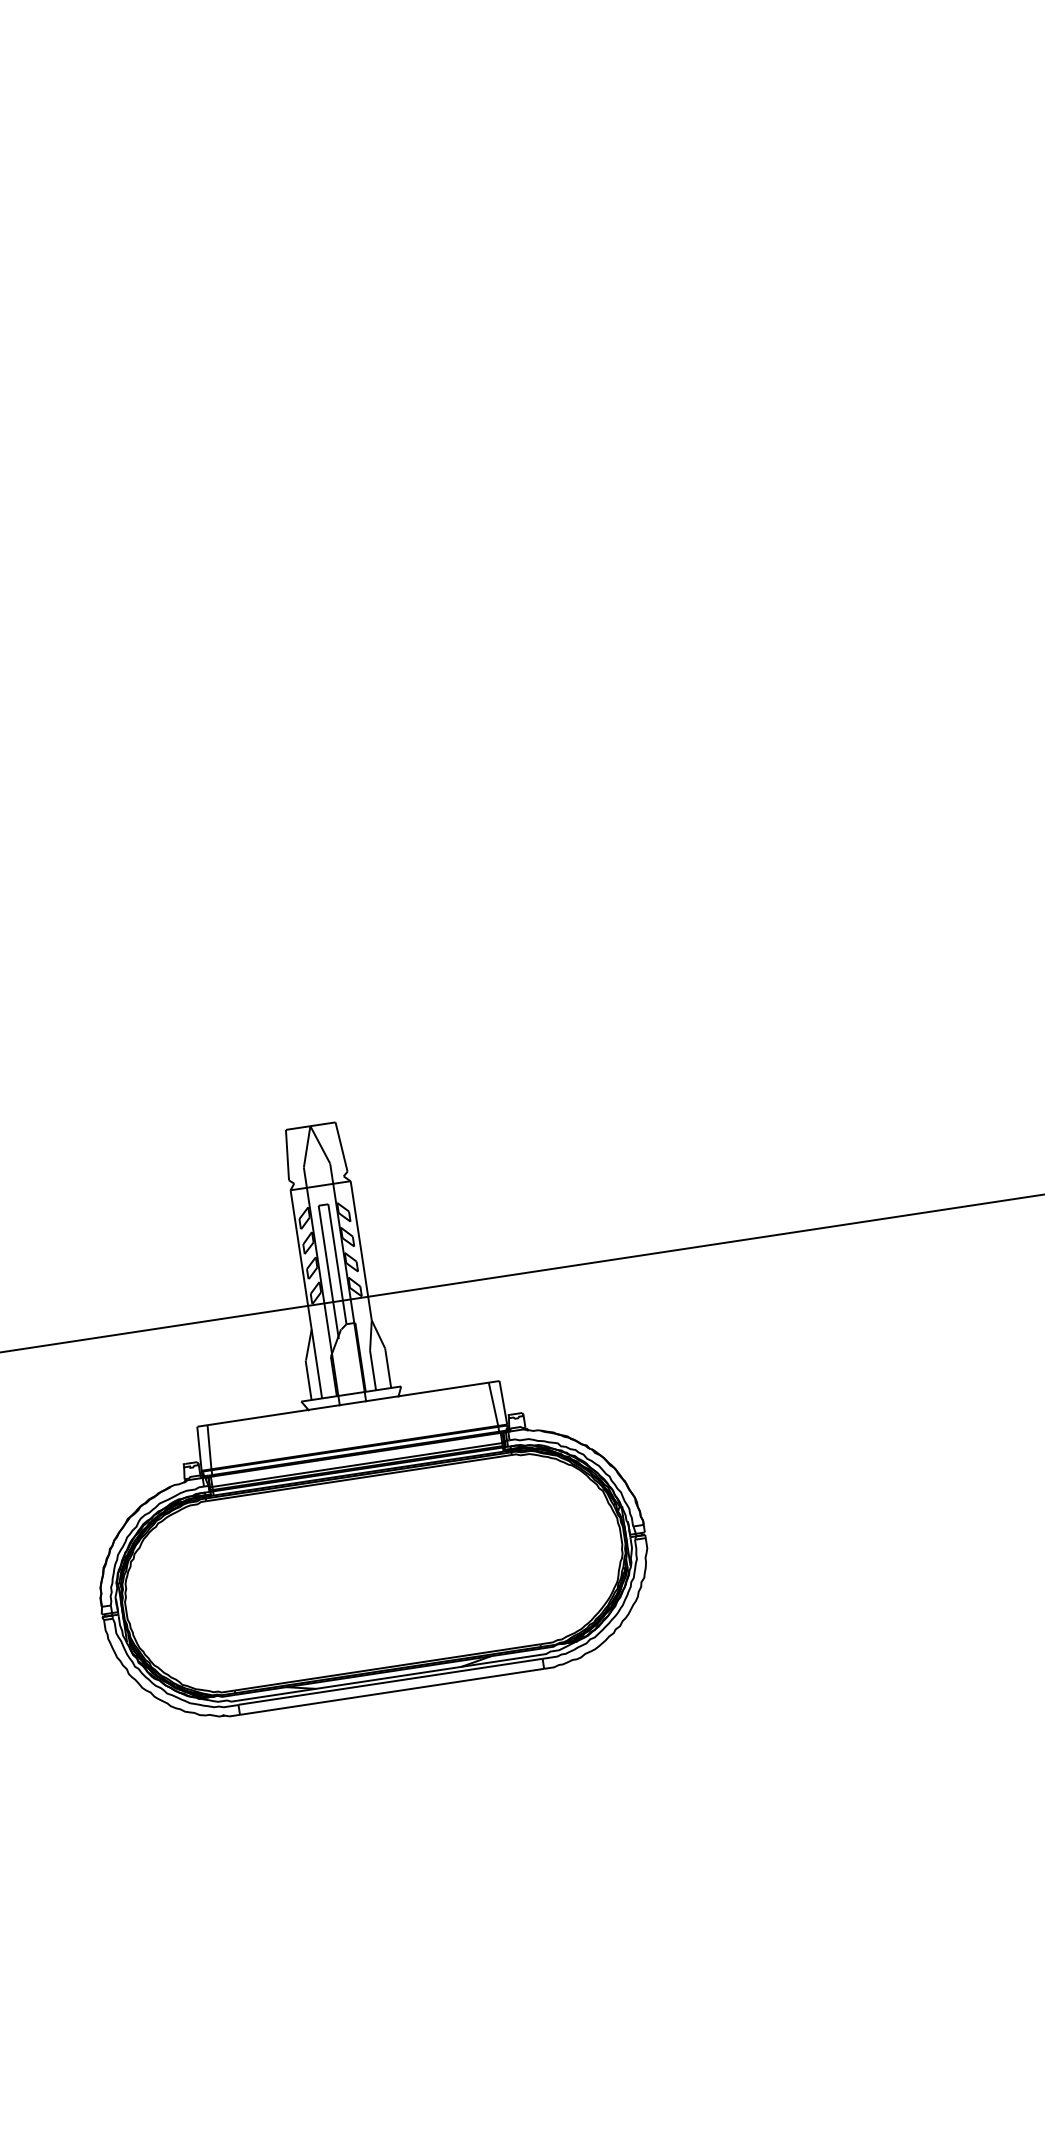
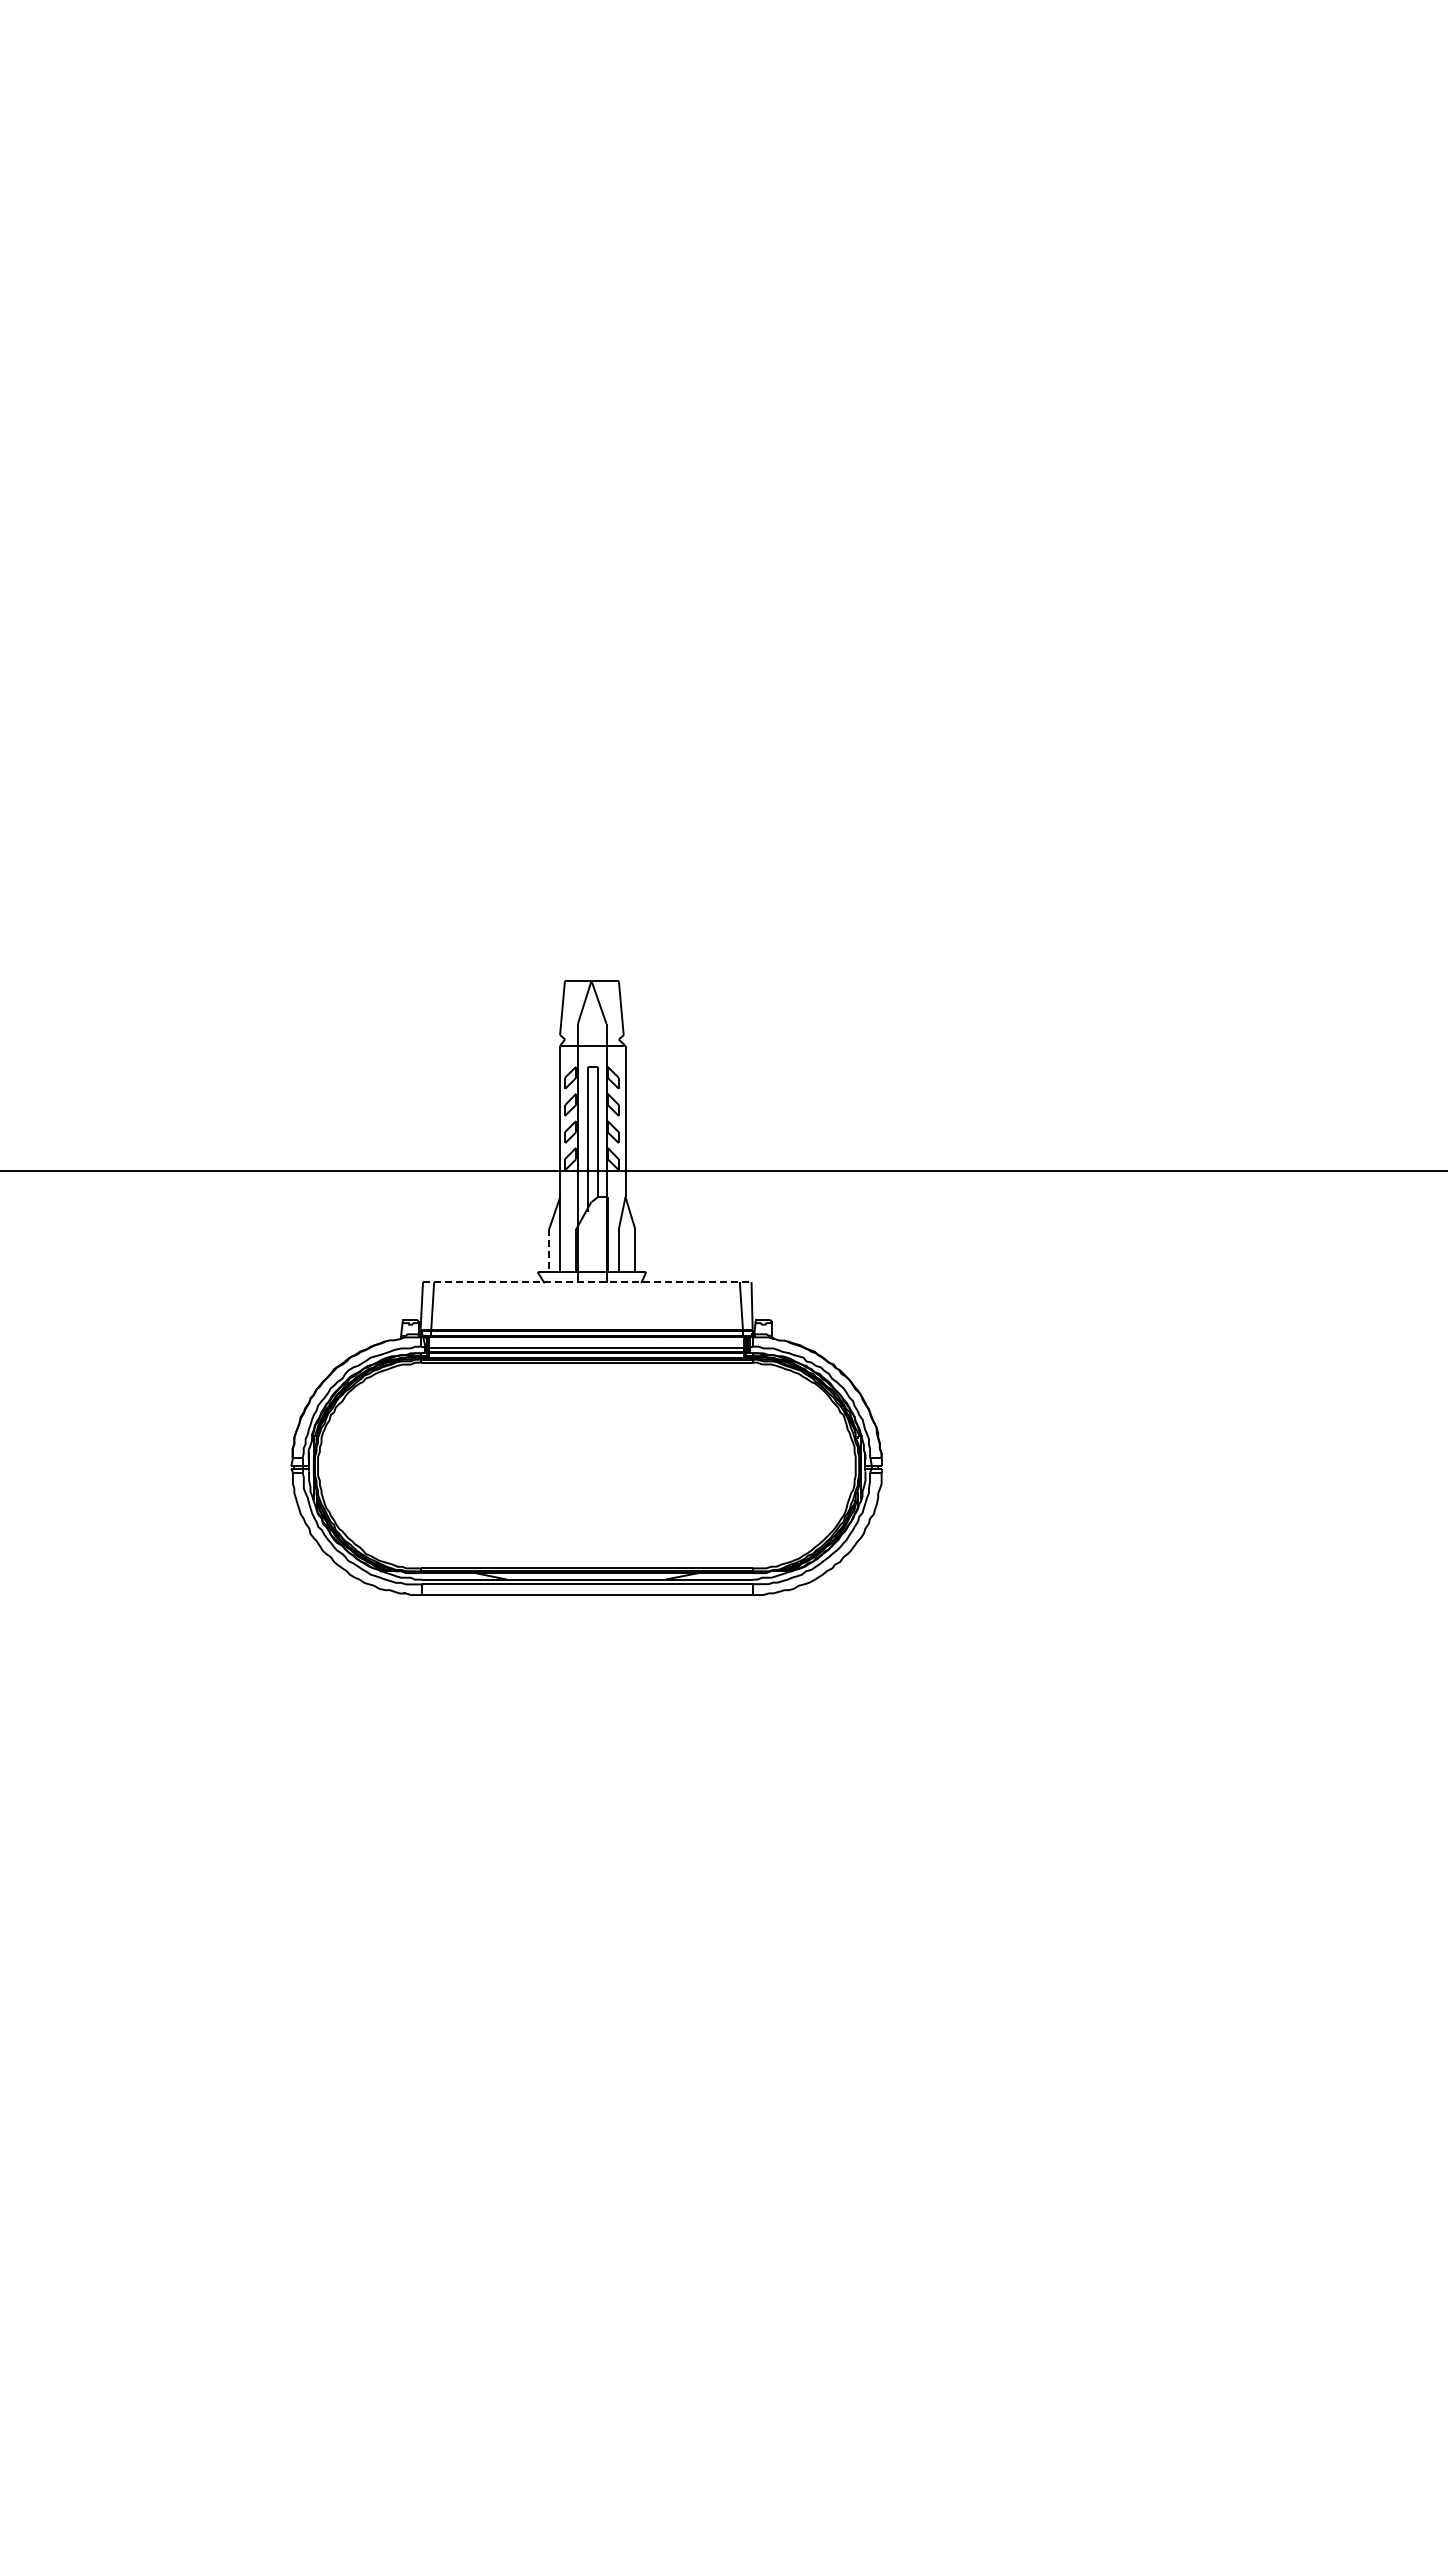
line: (308, 1381) -> (548, 1251), solid -> dashed
line: (348, 1404) -> (587, 1282), solid -> dashed

